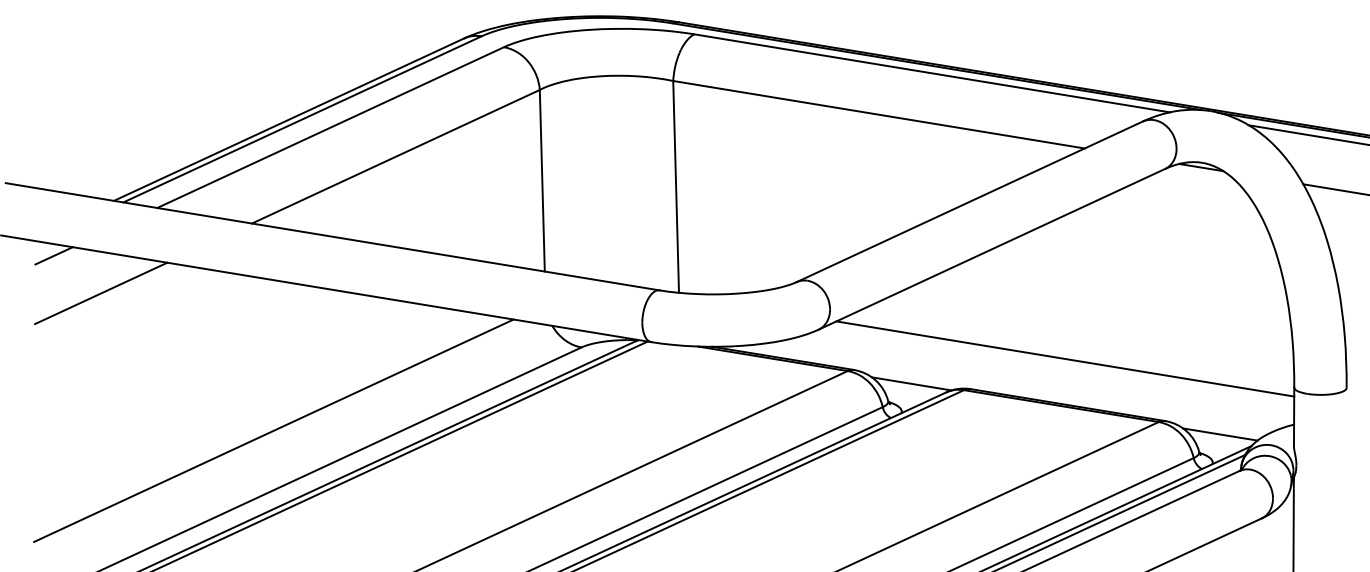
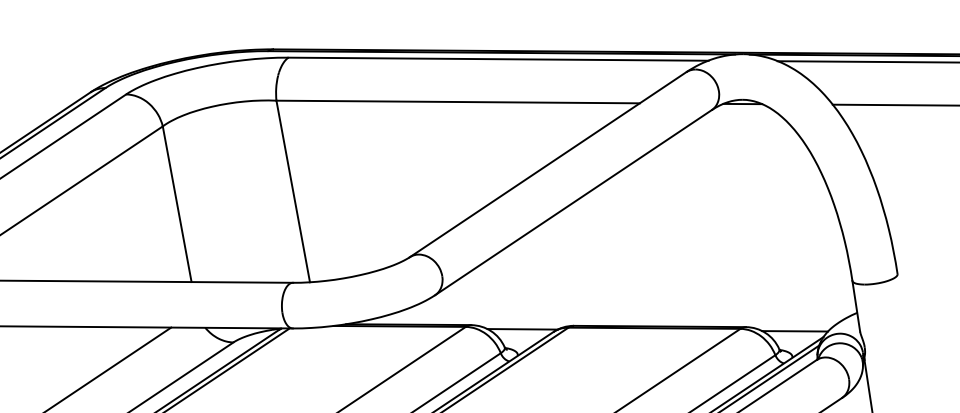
line: (1065, 358) -> (651, 286), removed

